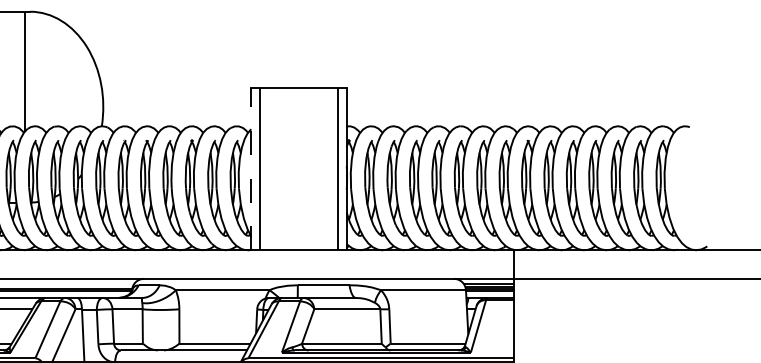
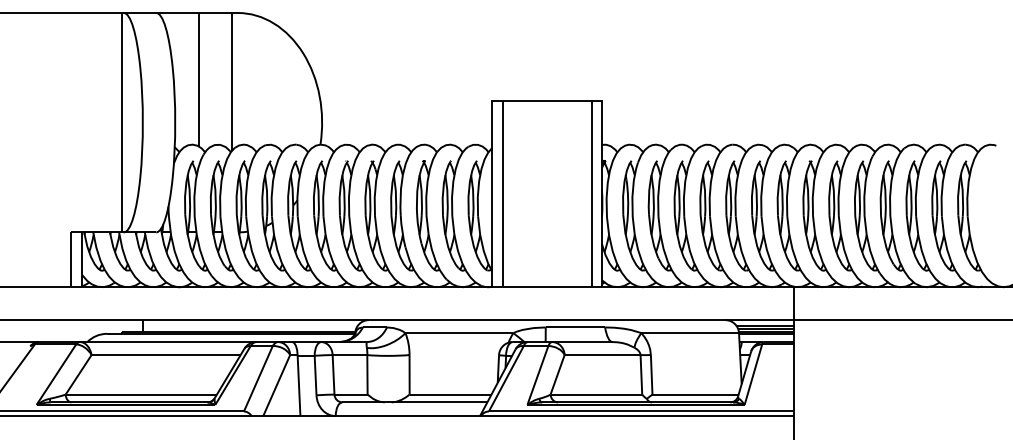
line: (251, 168) -> (492, 193), dashed -> solid

